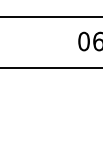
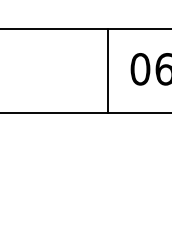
line: (64, 42) -> (107, 70), added

